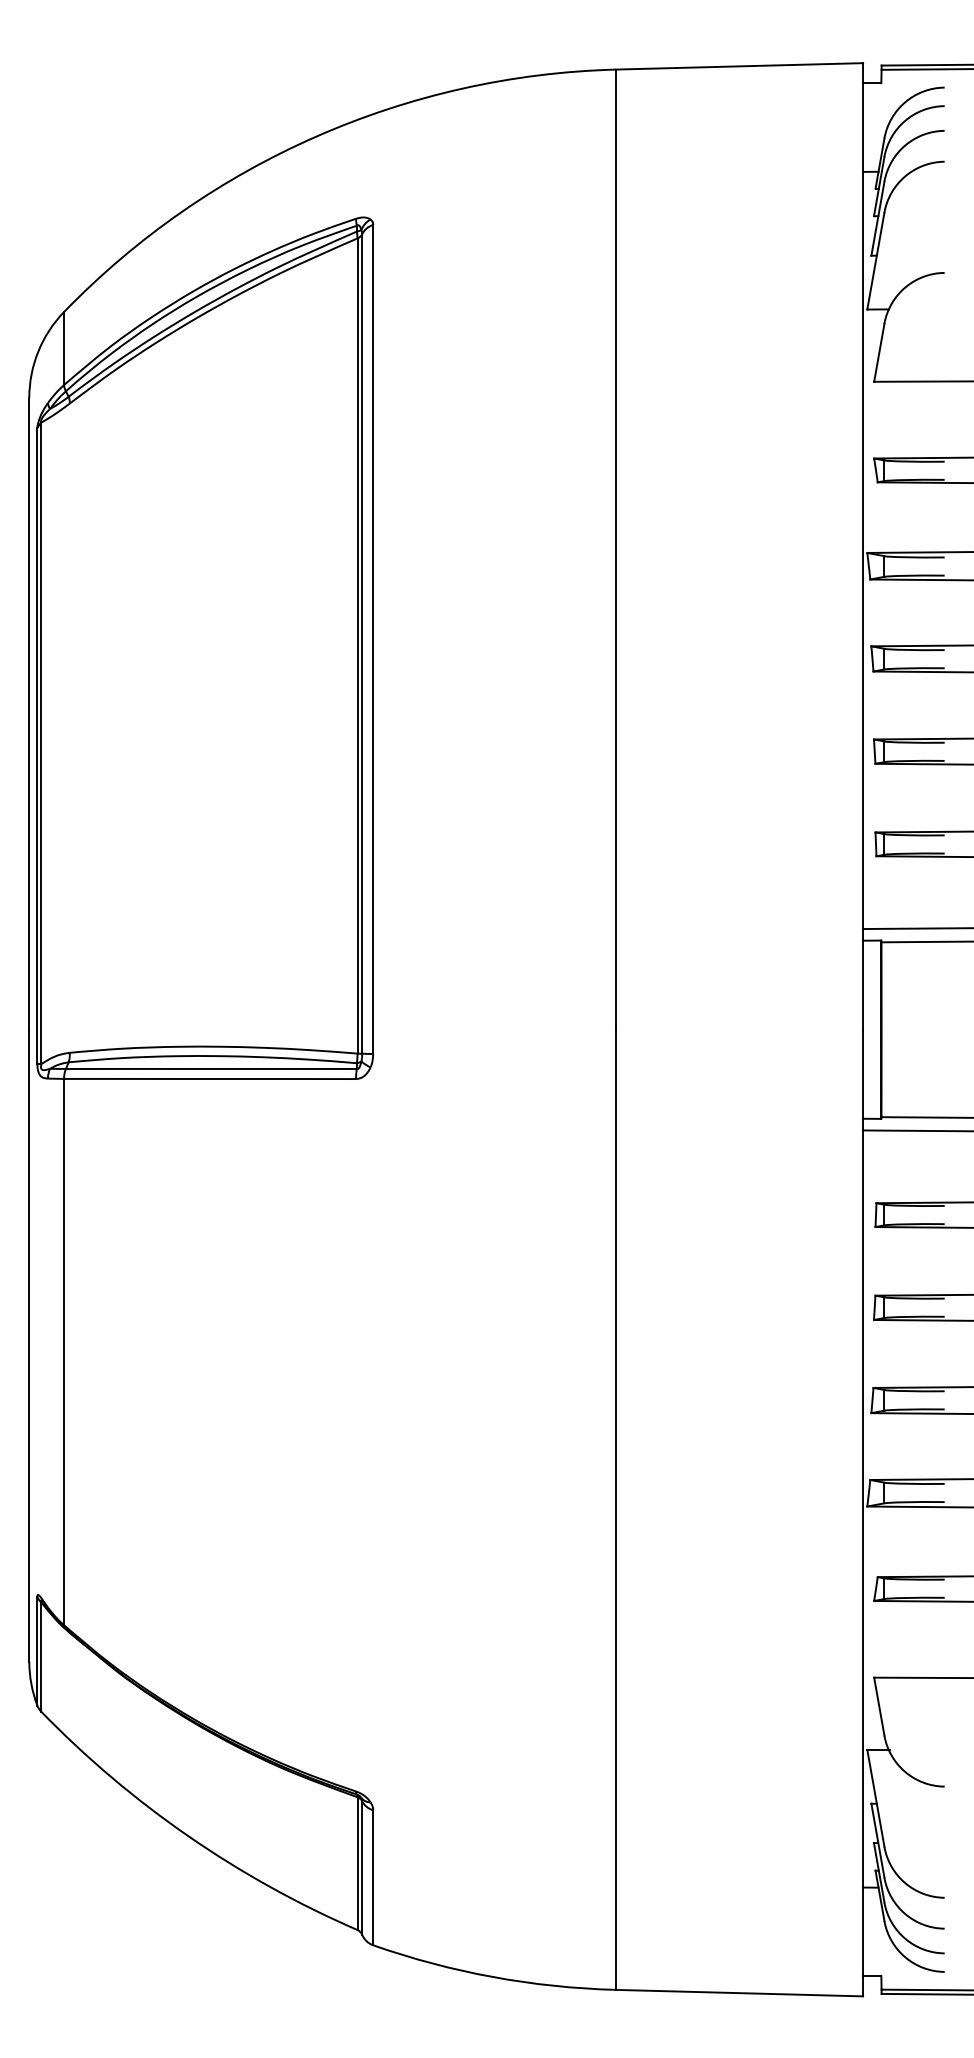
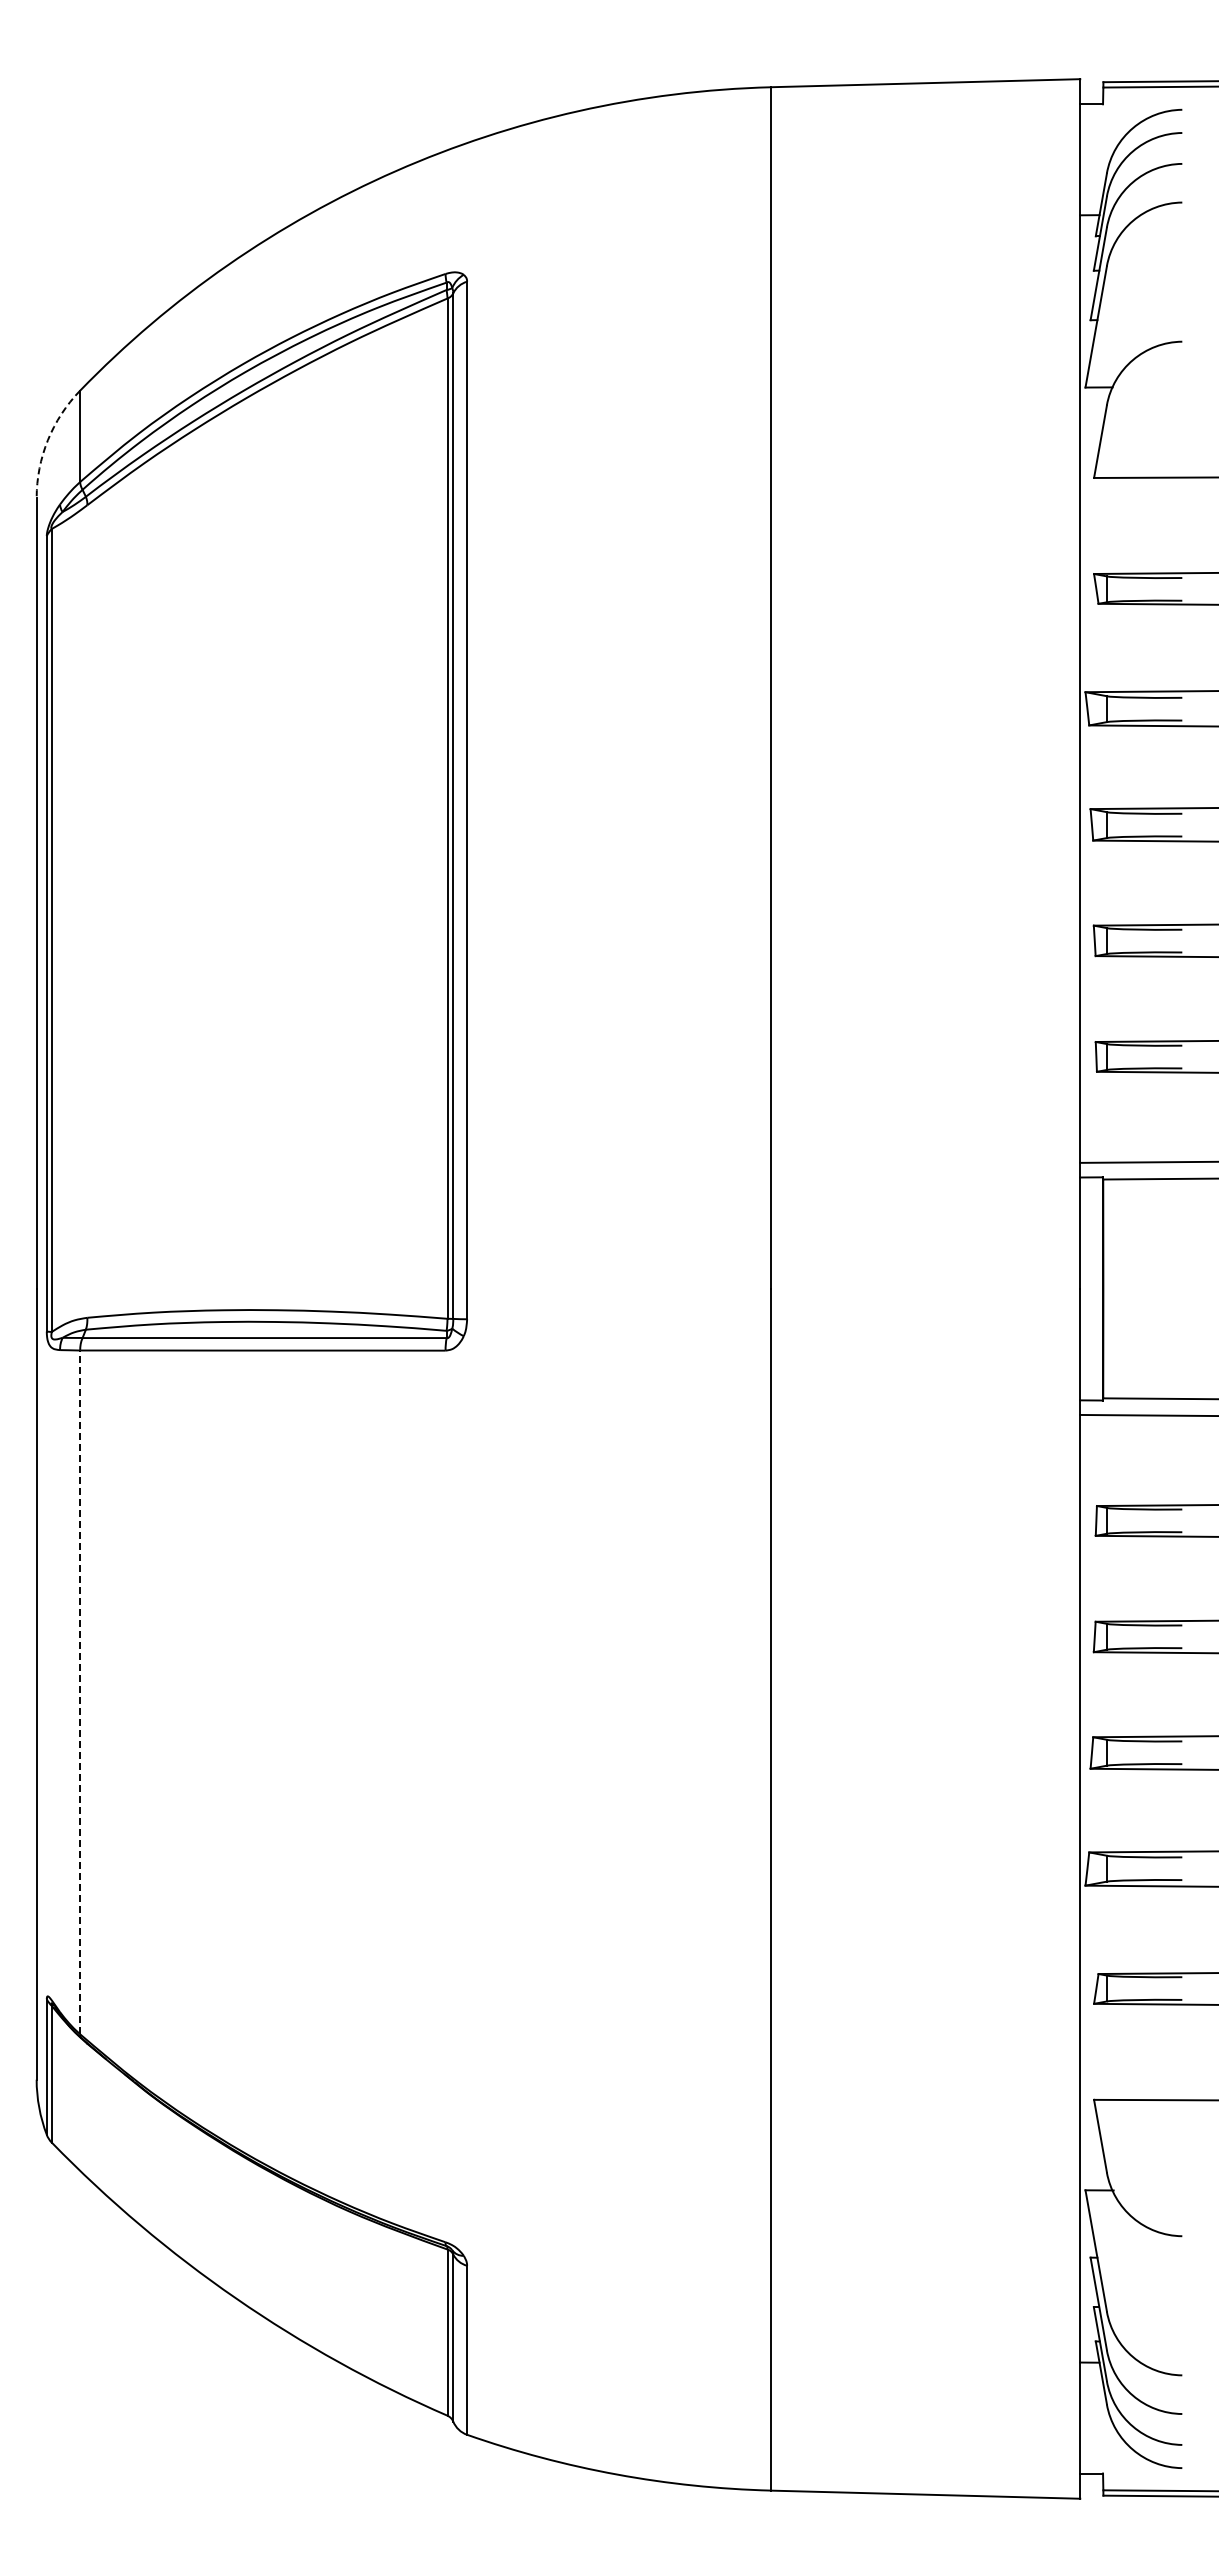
arc: (37, 351) -> (47, 440), solid -> dashed
line: (64, 1352) -> (80, 1692), solid -> dashed

